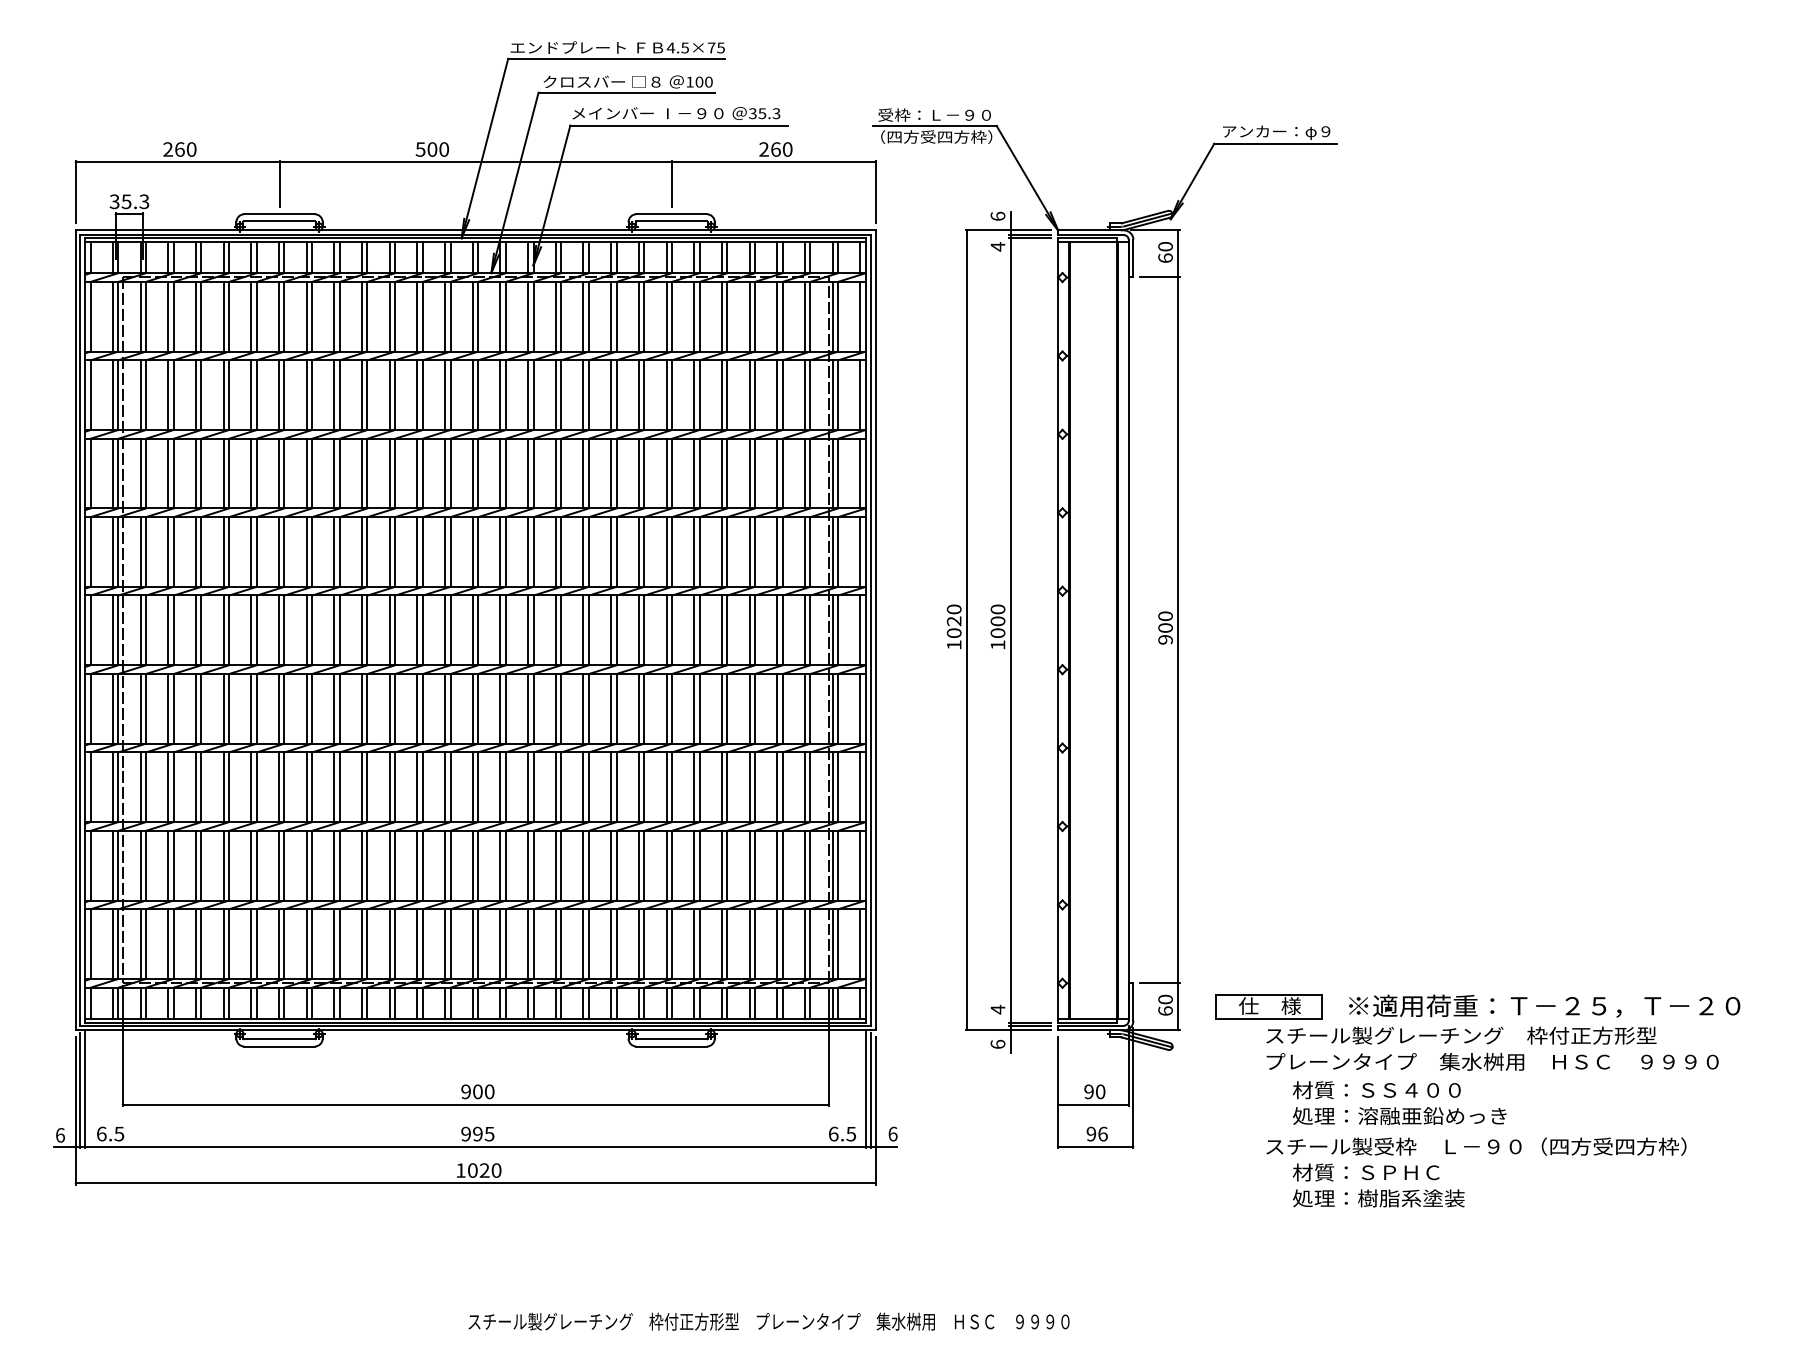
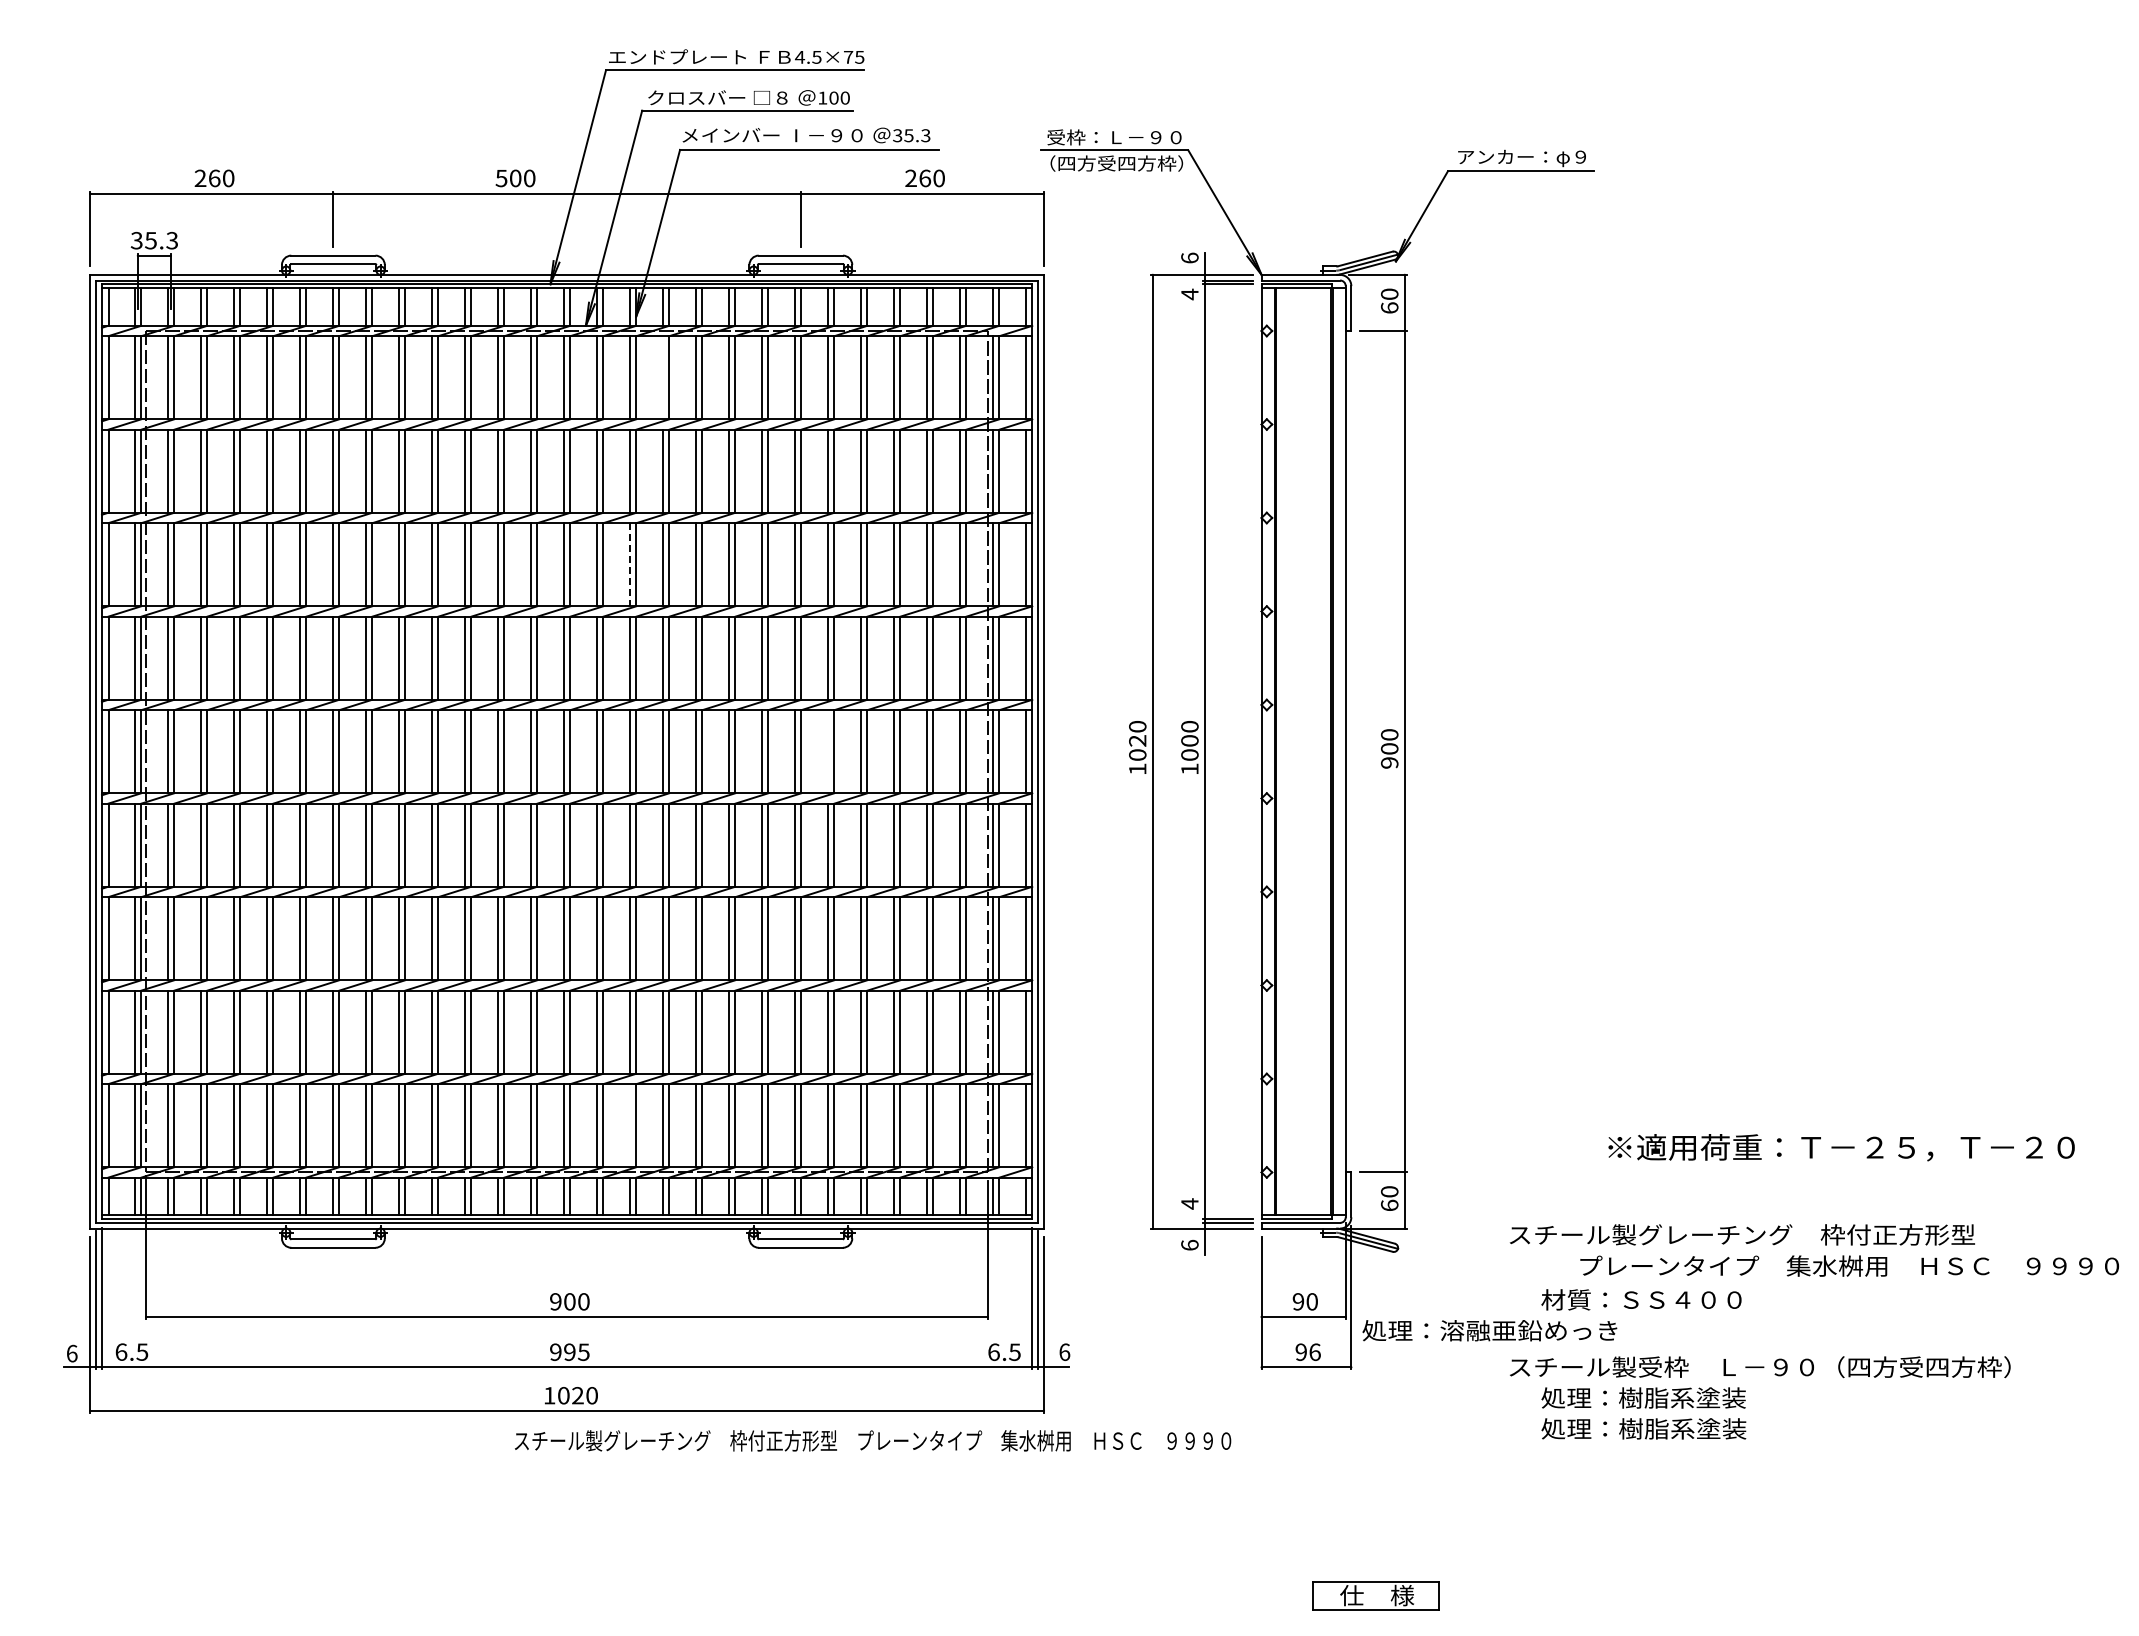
line: (555, 316) -> (662, 377), removed
line: (527, 473) -> (629, 564), solid -> dashed
line: (694, 630) -> (827, 751), removed
line: (527, 943) -> (629, 1125), removed
part: (1268, 1006) -> (1375, 1595), moved
text: (1544, 1006) -> (1841, 1147), moved
text: (1492, 1061) -> (1849, 1265), moved
text: (1399, 1115) -> (1489, 1330), moved
text: (1378, 1172) -> (1643, 1397), 材質：ＳＰＨＣ -> 処理：樹脂系塗装
text: (769, 1321) -> (873, 1440), moved

